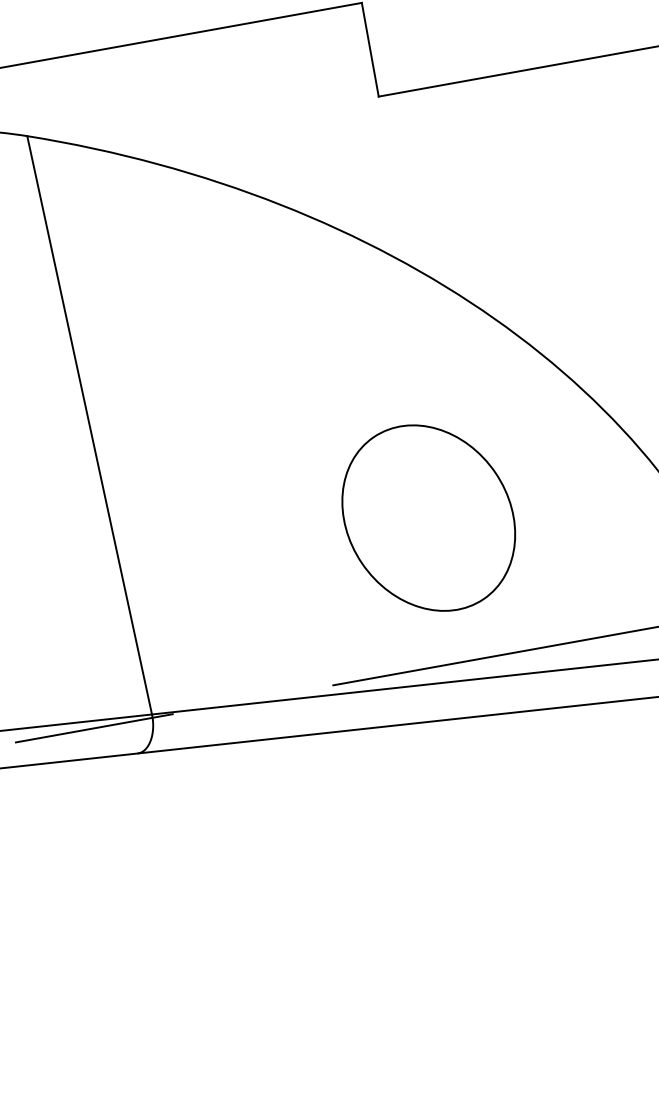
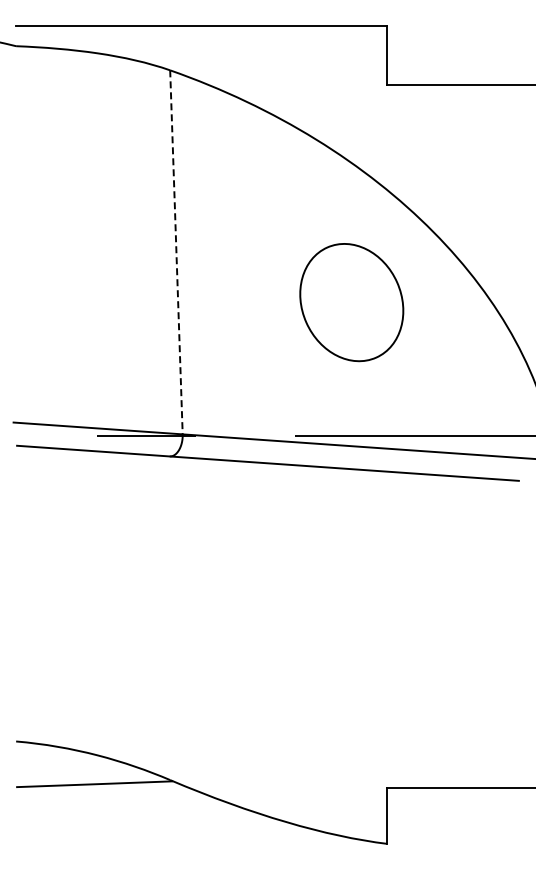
line: (89, 425) -> (176, 252), solid -> dashed
part: (428, 518) -> (351, 302), moved

